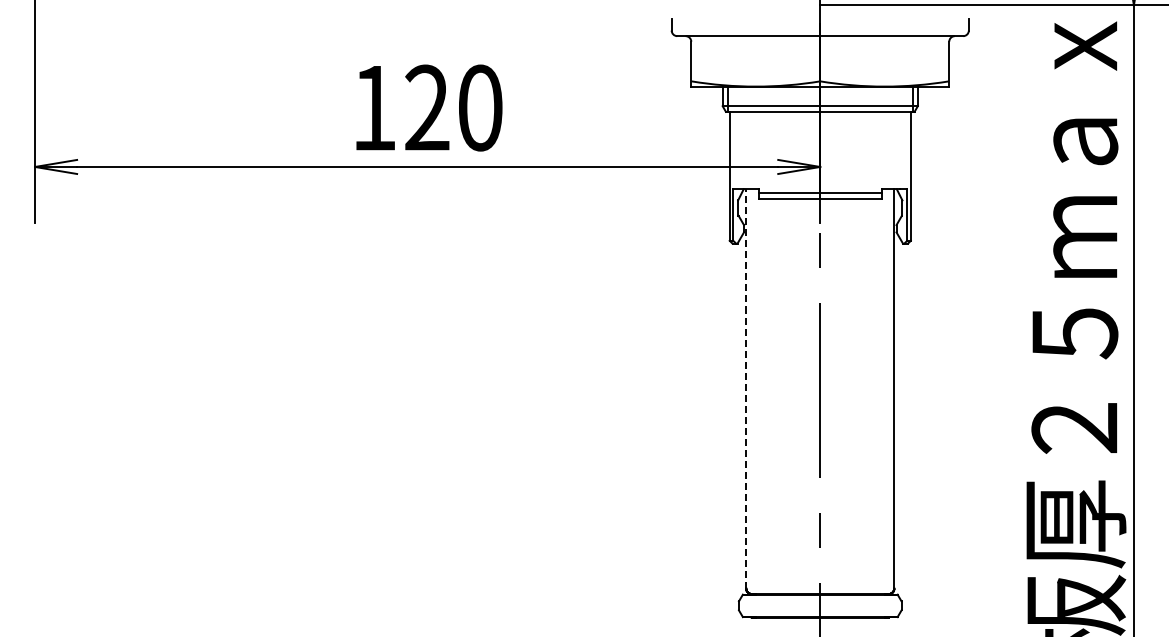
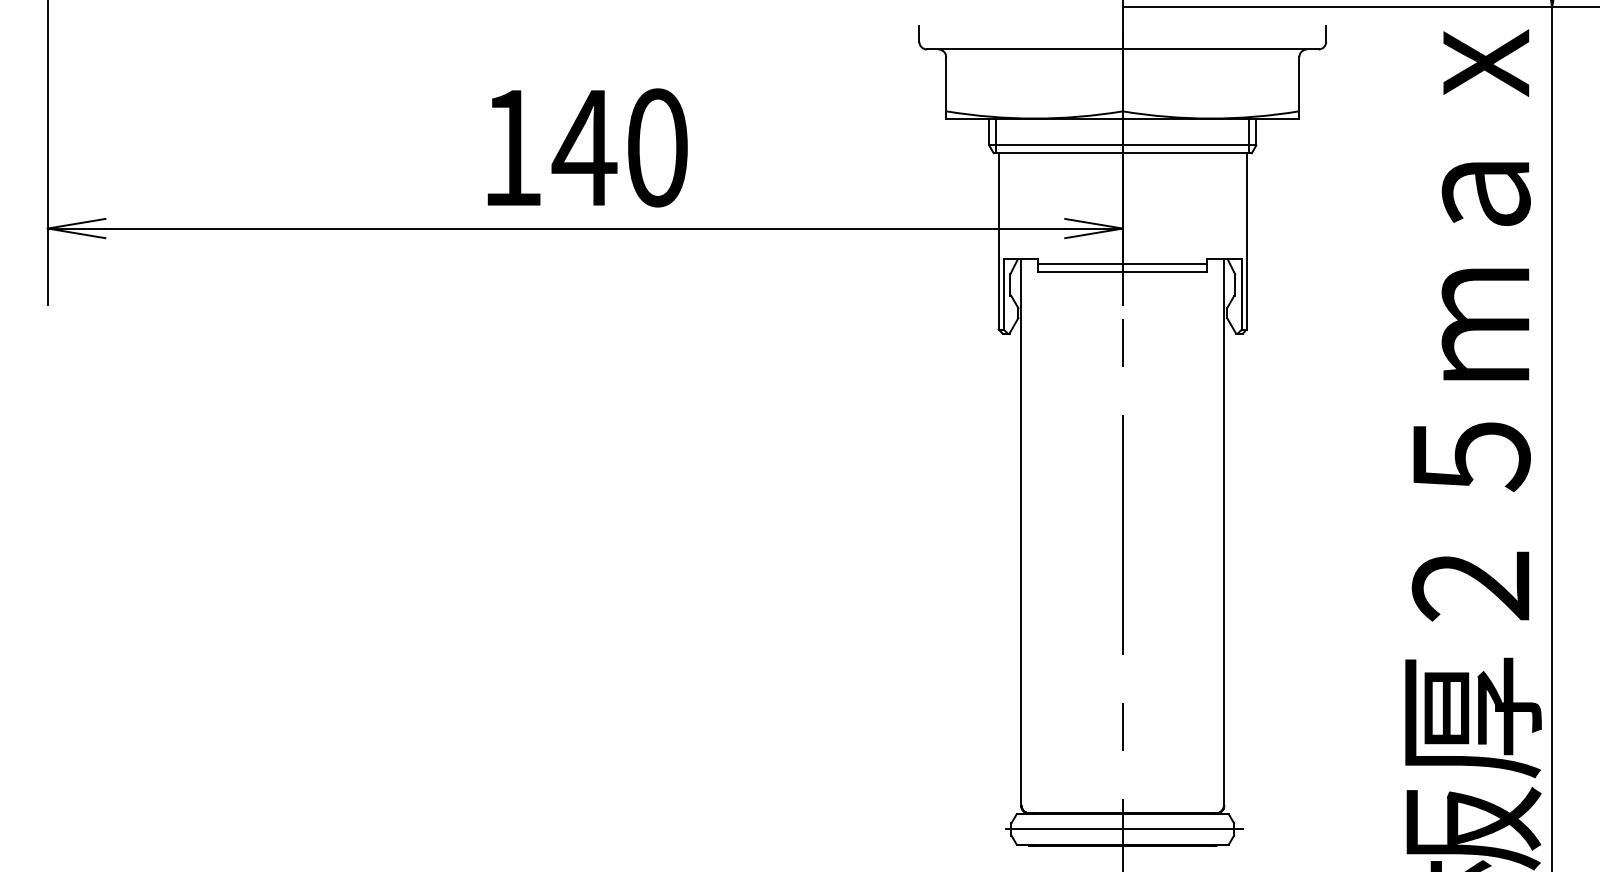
text: (427, 107) -> (585, 147), 120 -> 140
line: (746, 388) -> (1021, 531), dashed -> solid
line: (821, 605) -> (1124, 828), added

